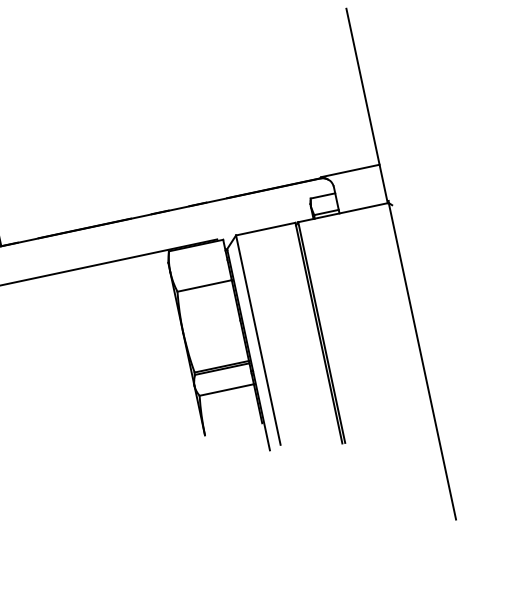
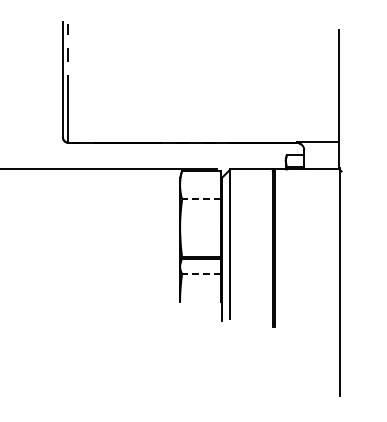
line: (204, 286) -> (201, 199), solid -> dashed
line: (226, 389) -> (201, 273), solid -> dashed

